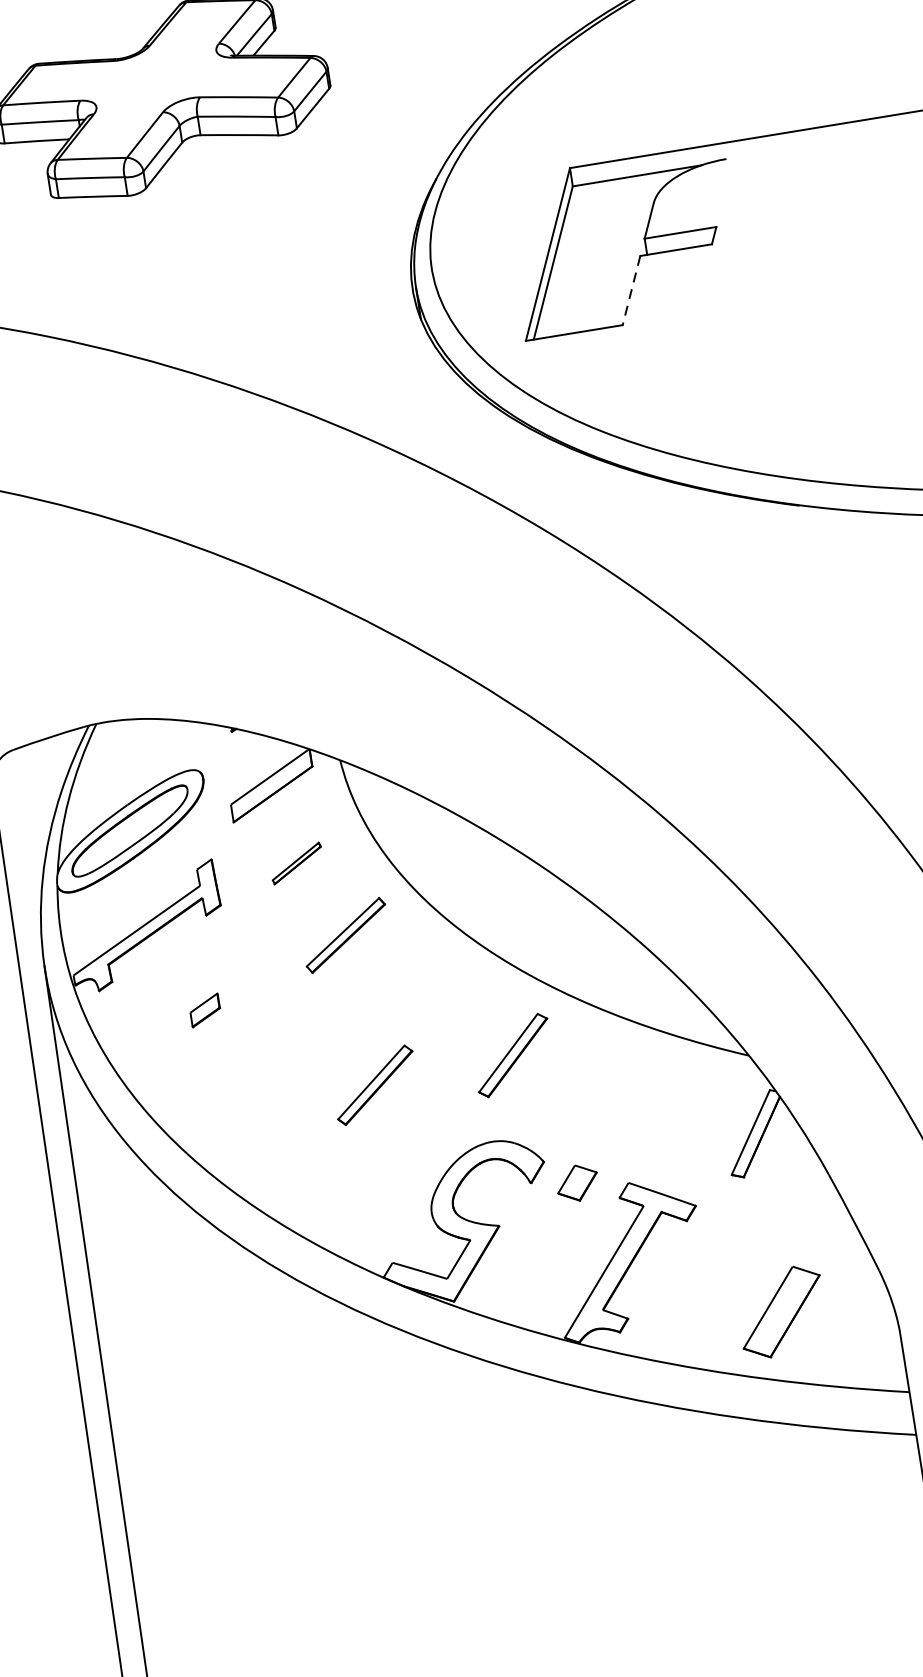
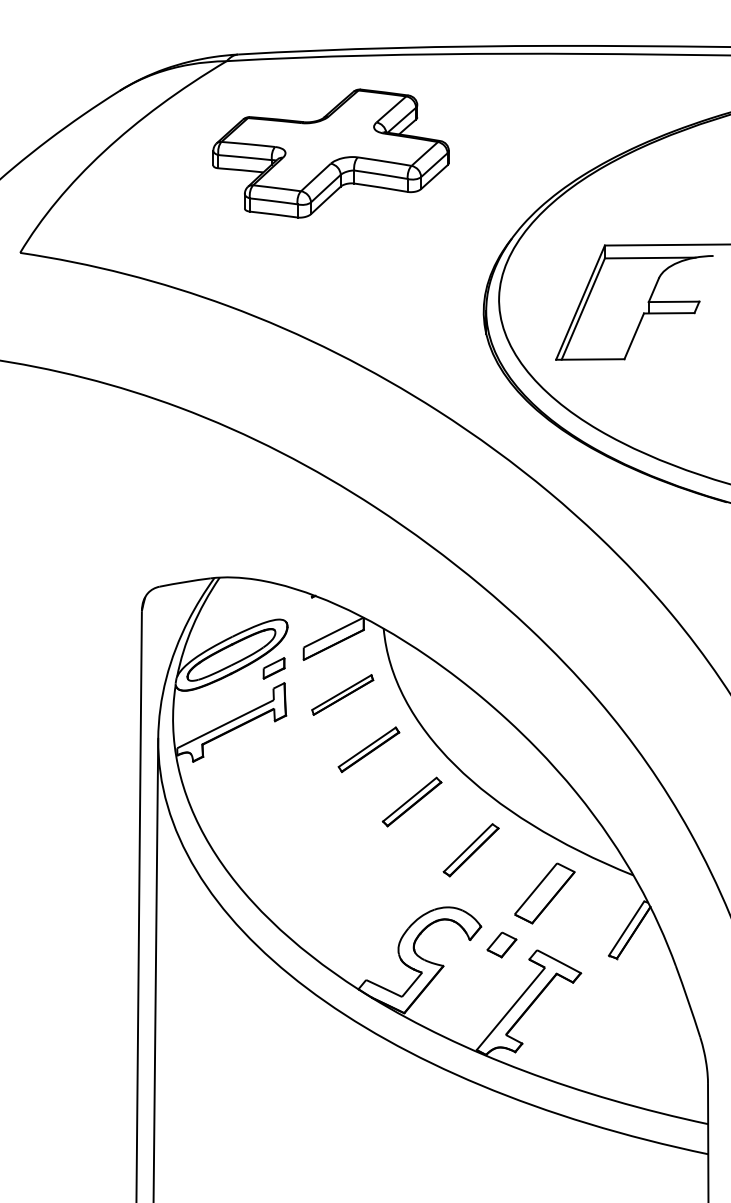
line: (631, 290) -> (634, 336), dashed -> solid
part: (296, 862) -> (342, 694), size x1.67
part: (204, 1010) -> (273, 668), moved
part: (374, 1084) -> (411, 801), moved
part: (781, 1312) -> (544, 893), moved

